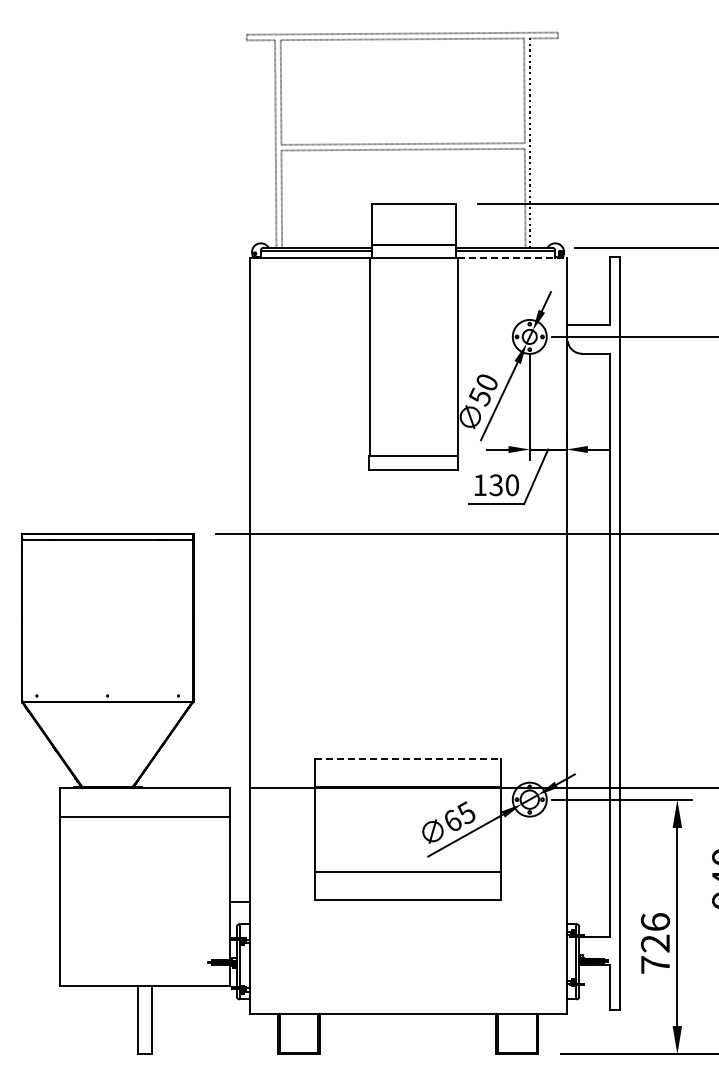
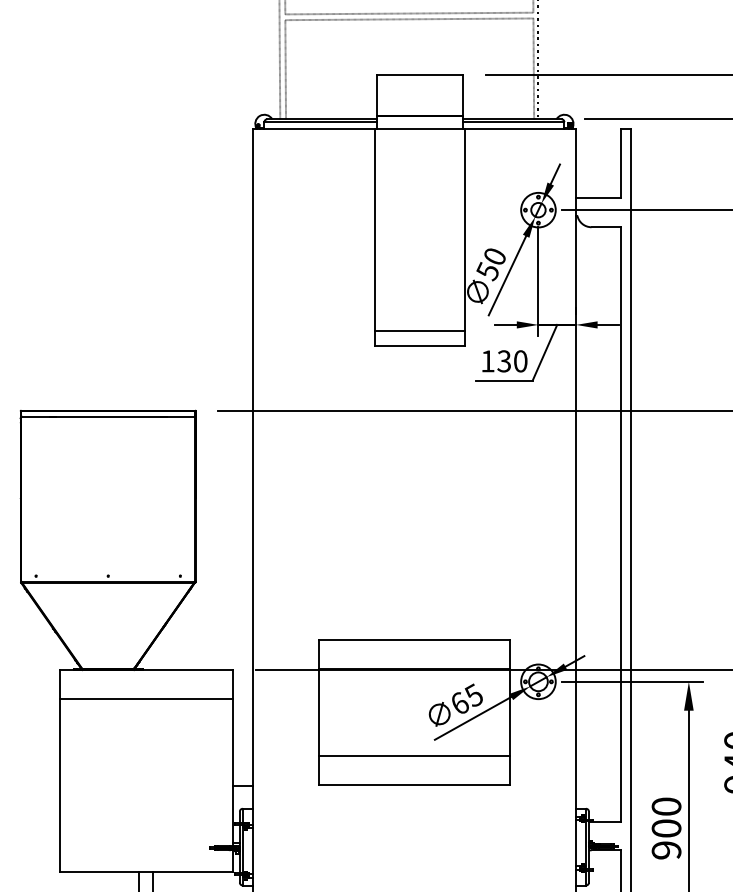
line: (512, 257) -> (520, 129), dashed -> solid
line: (408, 758) -> (414, 639), dashed -> solid
text: (655, 943) -> (666, 828), 726 -> 900

